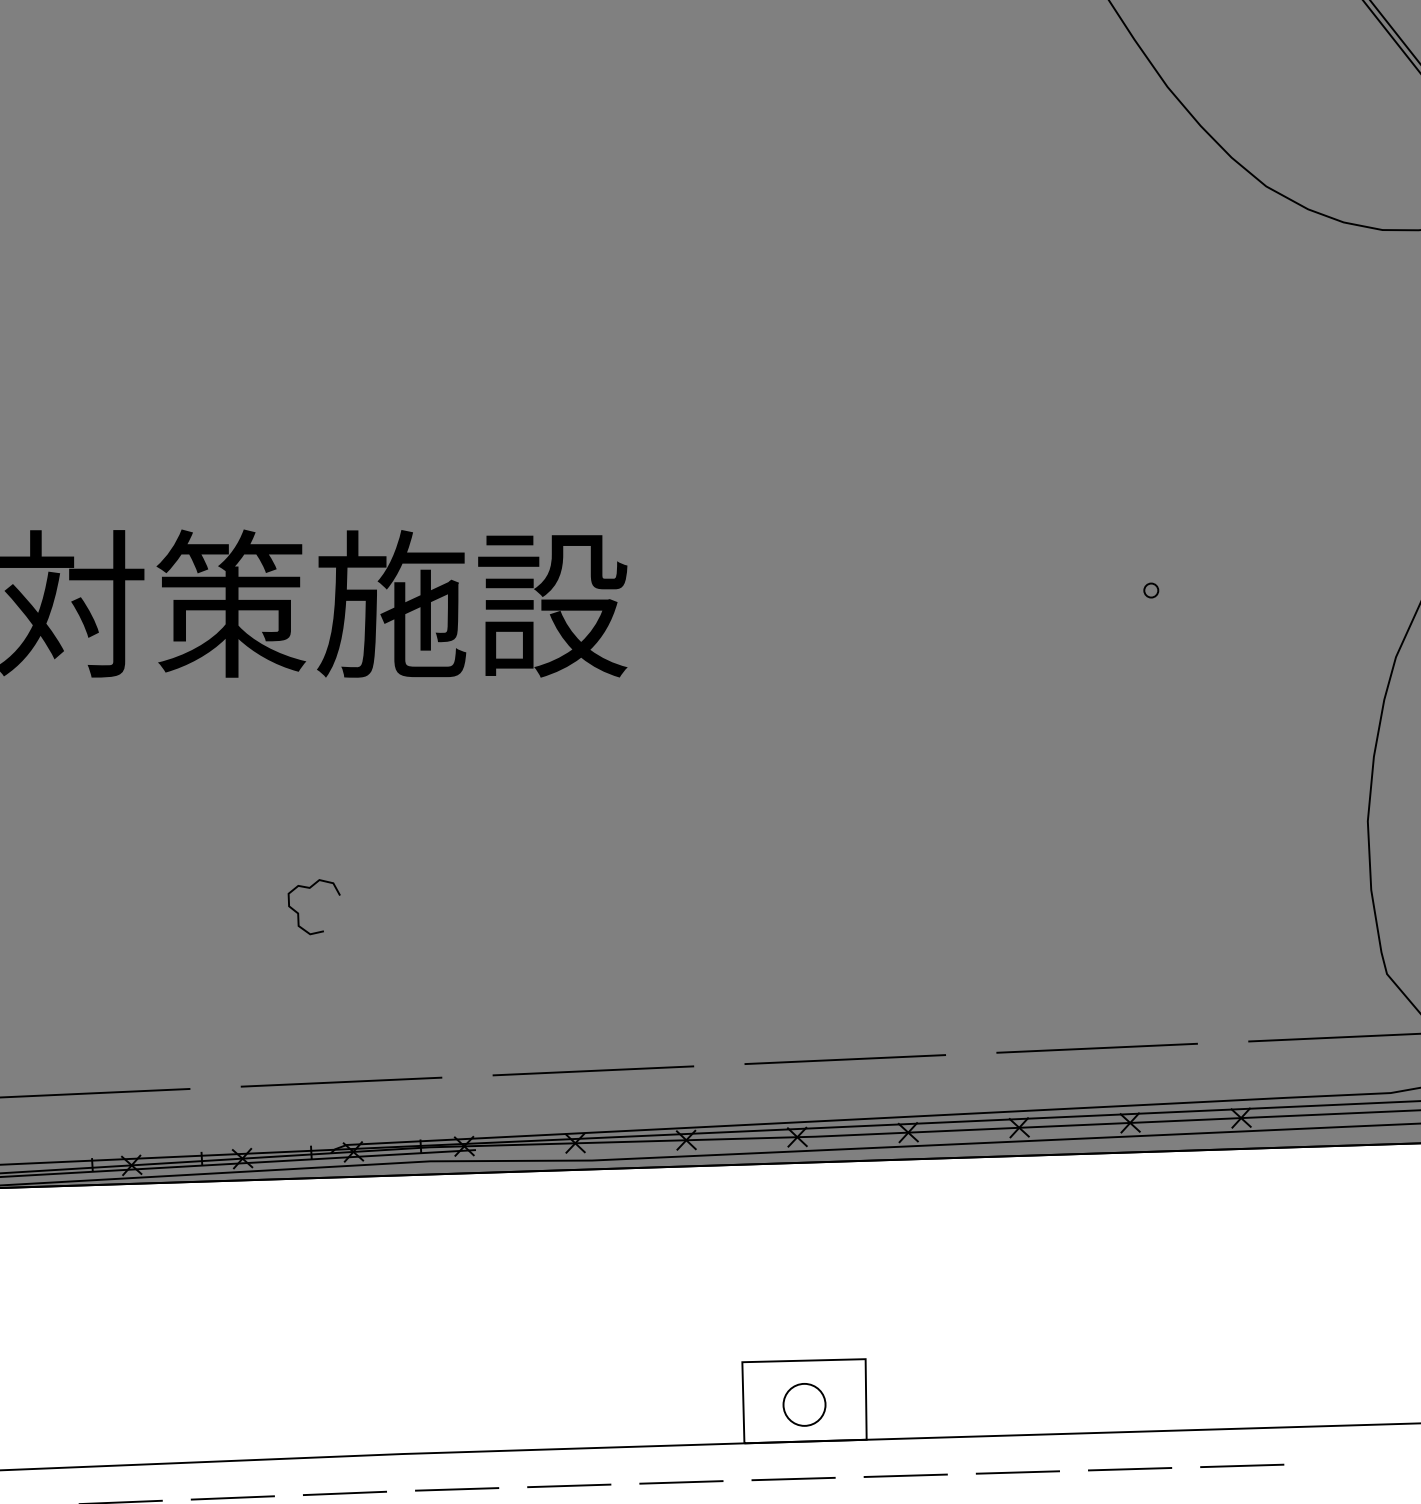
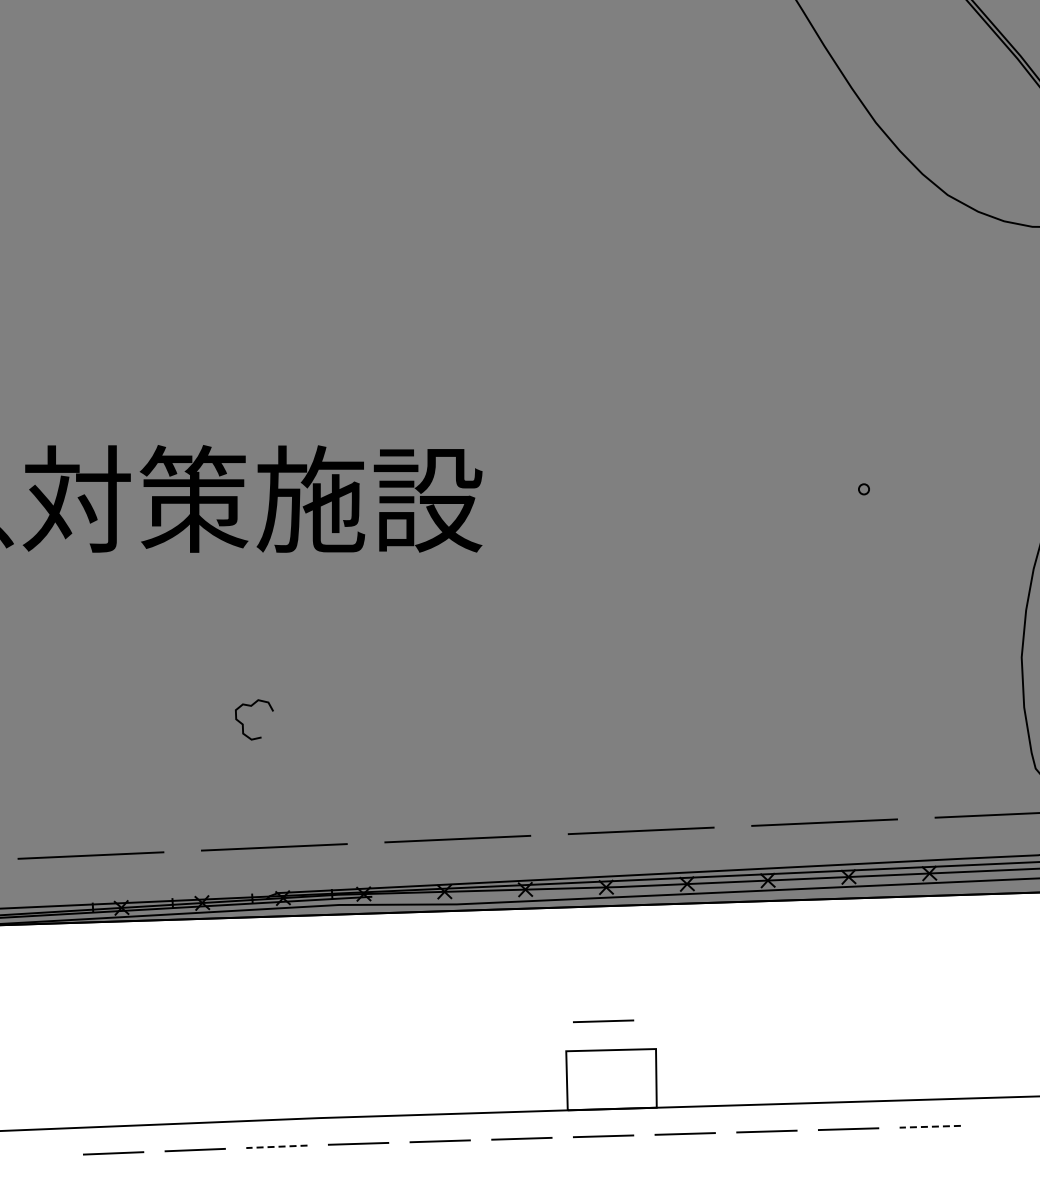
line: (793, 1321) -> (603, 1021), added
circle: (804, 1405) -> (611, 1082), removed
line: (1242, 1465) -> (930, 1126), solid -> dashed
line: (344, 1493) -> (276, 1146), solid -> dashed

